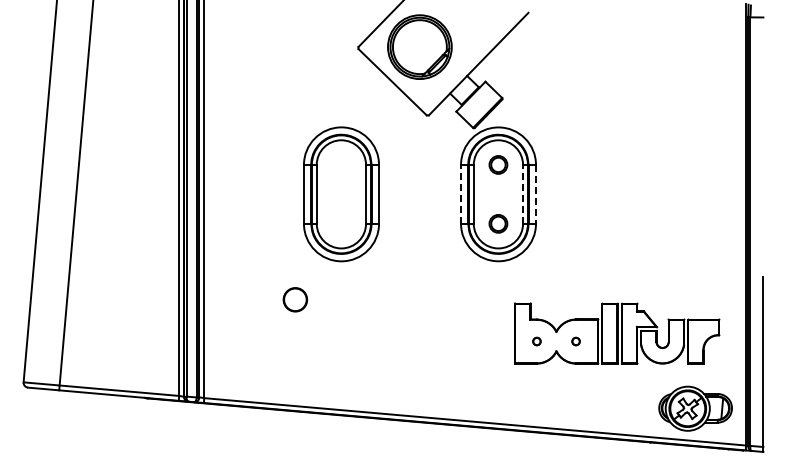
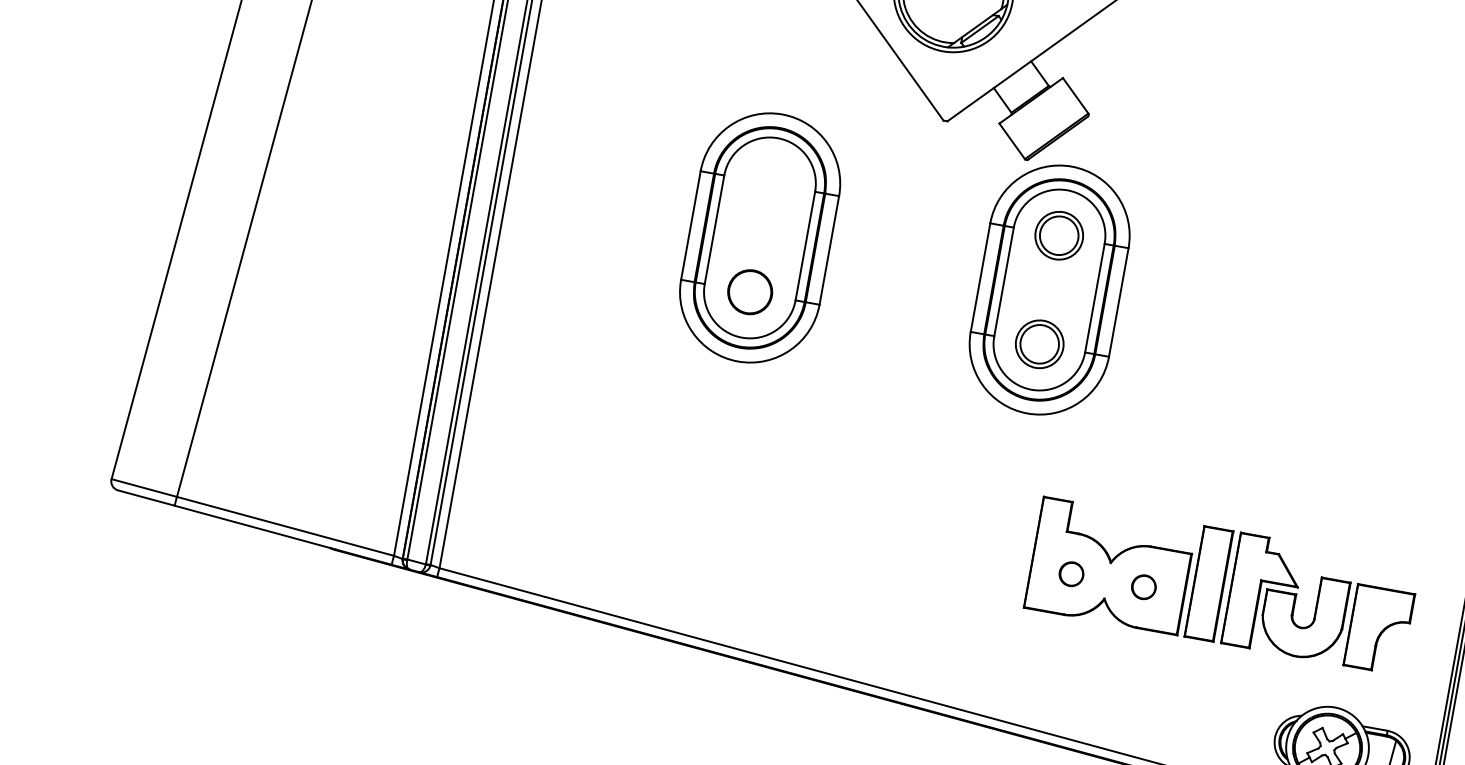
part: (498, 164) -> (1059, 234), size x1.43
line: (461, 193) -> (981, 276), dashed -> solid
line: (523, 193) -> (1096, 296), dashed -> solid
line: (536, 194) -> (1119, 302), dashed -> solid
part: (498, 223) -> (1039, 343), size x1.43
part: (295, 299) -> (750, 291), moved
part: (536, 341) -> (1070, 573), size x1.67
part: (575, 341) -> (1142, 586), size x1.67

